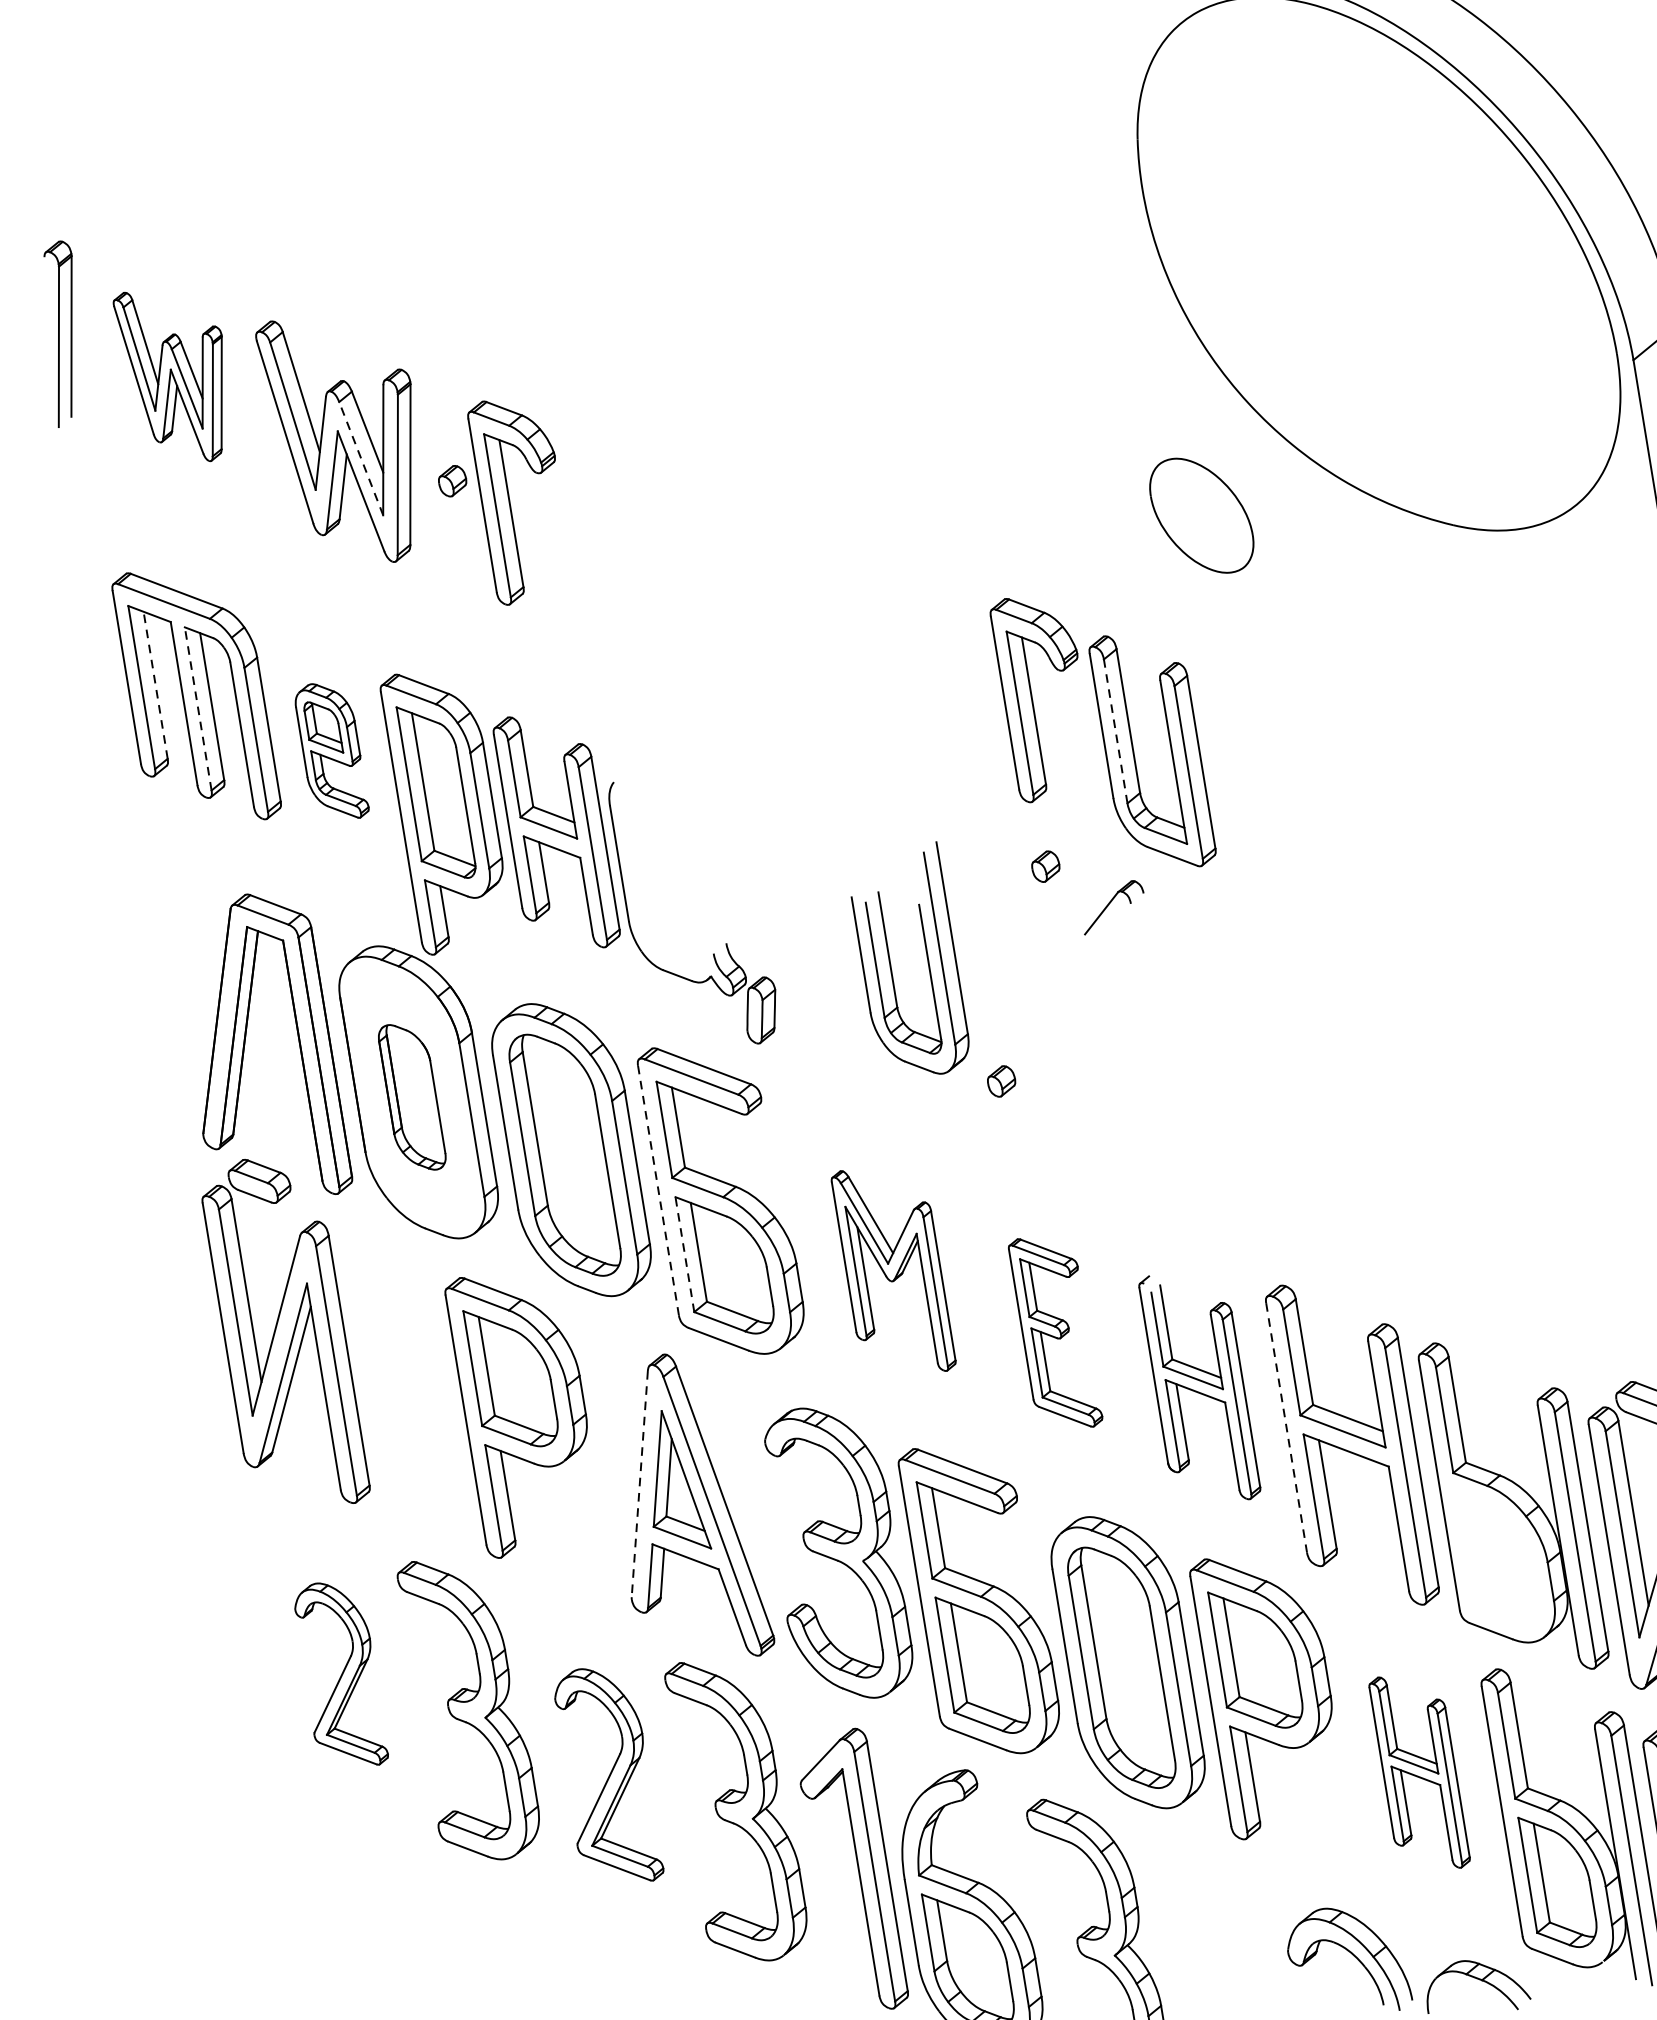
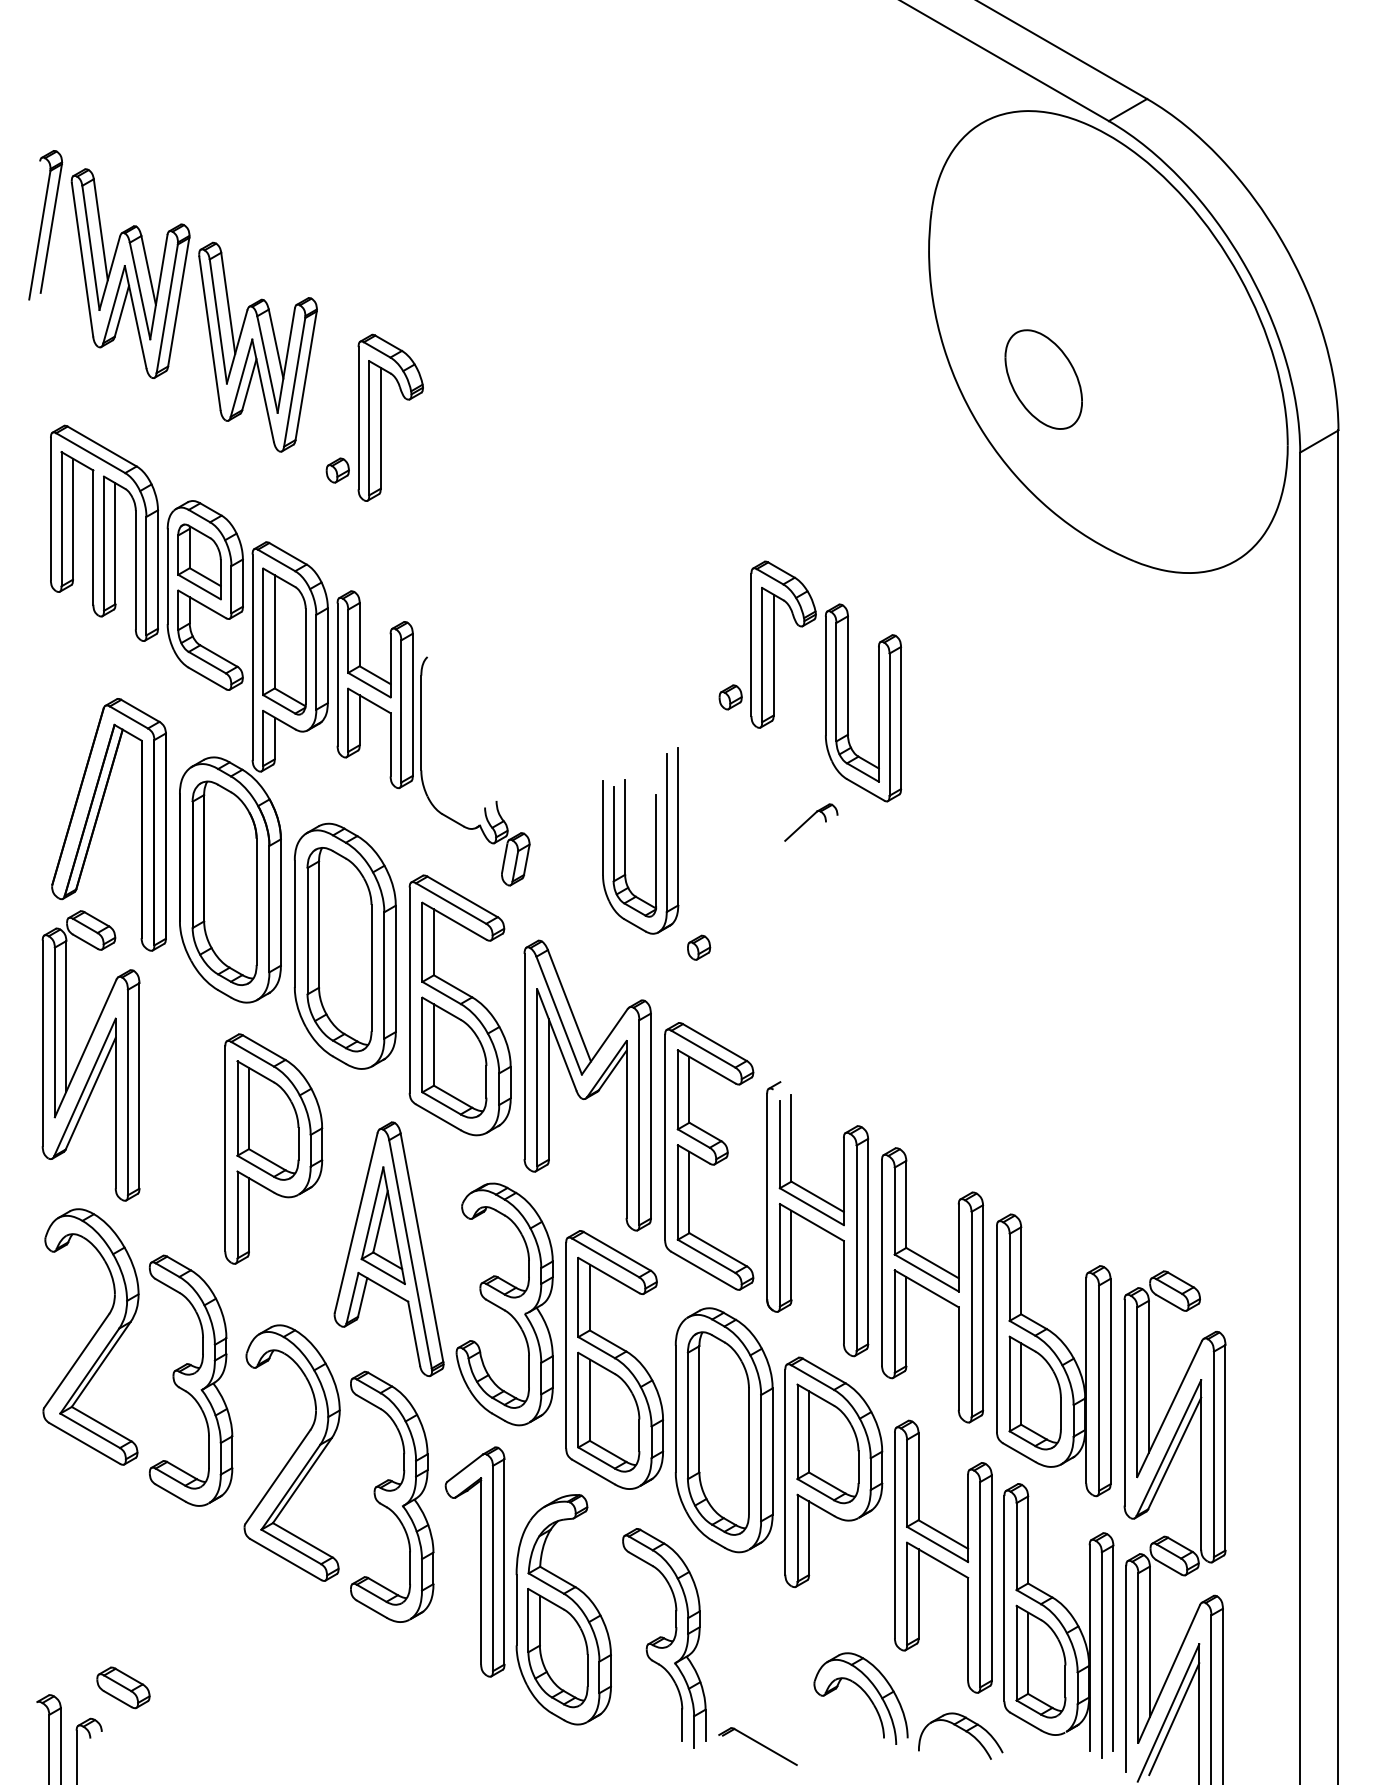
part: (176, 375) -> (130, 273), size x1.43
line: (361, 458) -> (267, 364), dashed -> solid
part: (452, 481) -> (337, 470), moved
part: (1201, 515) -> (1043, 379), moved
line: (154, 684) -> (72, 518), dashed -> solid
line: (198, 708) -> (104, 543), dashed -> solid
line: (1115, 730) -> (836, 681), dashed -> solid
part: (330, 751) -> (204, 595), size x1.67
part: (1045, 866) -> (730, 697), moved
part: (412, 1096) -> (224, 882), size x1.67
line: (658, 1190) -> (409, 990), dashed -> solid
line: (684, 1254) -> (422, 1044), dashed -> solid
part: (893, 1270) -> (587, 1085), size x1.67
part: (1055, 1332) -> (709, 1156), size x1.67
part: (1199, 1388) -> (817, 1219), size x1.43
line: (1287, 1427) -> (882, 1262), dashed -> solid
line: (640, 1484) -> (356, 1223), dashed -> solid
part: (1497, 1555) -> (1034, 1392), added
part: (339, 1674) -> (90, 1336), size x1.67
part: (1419, 1772) -> (943, 1556), size x1.67
part: (606, 1775) -> (291, 1452), size x1.43

